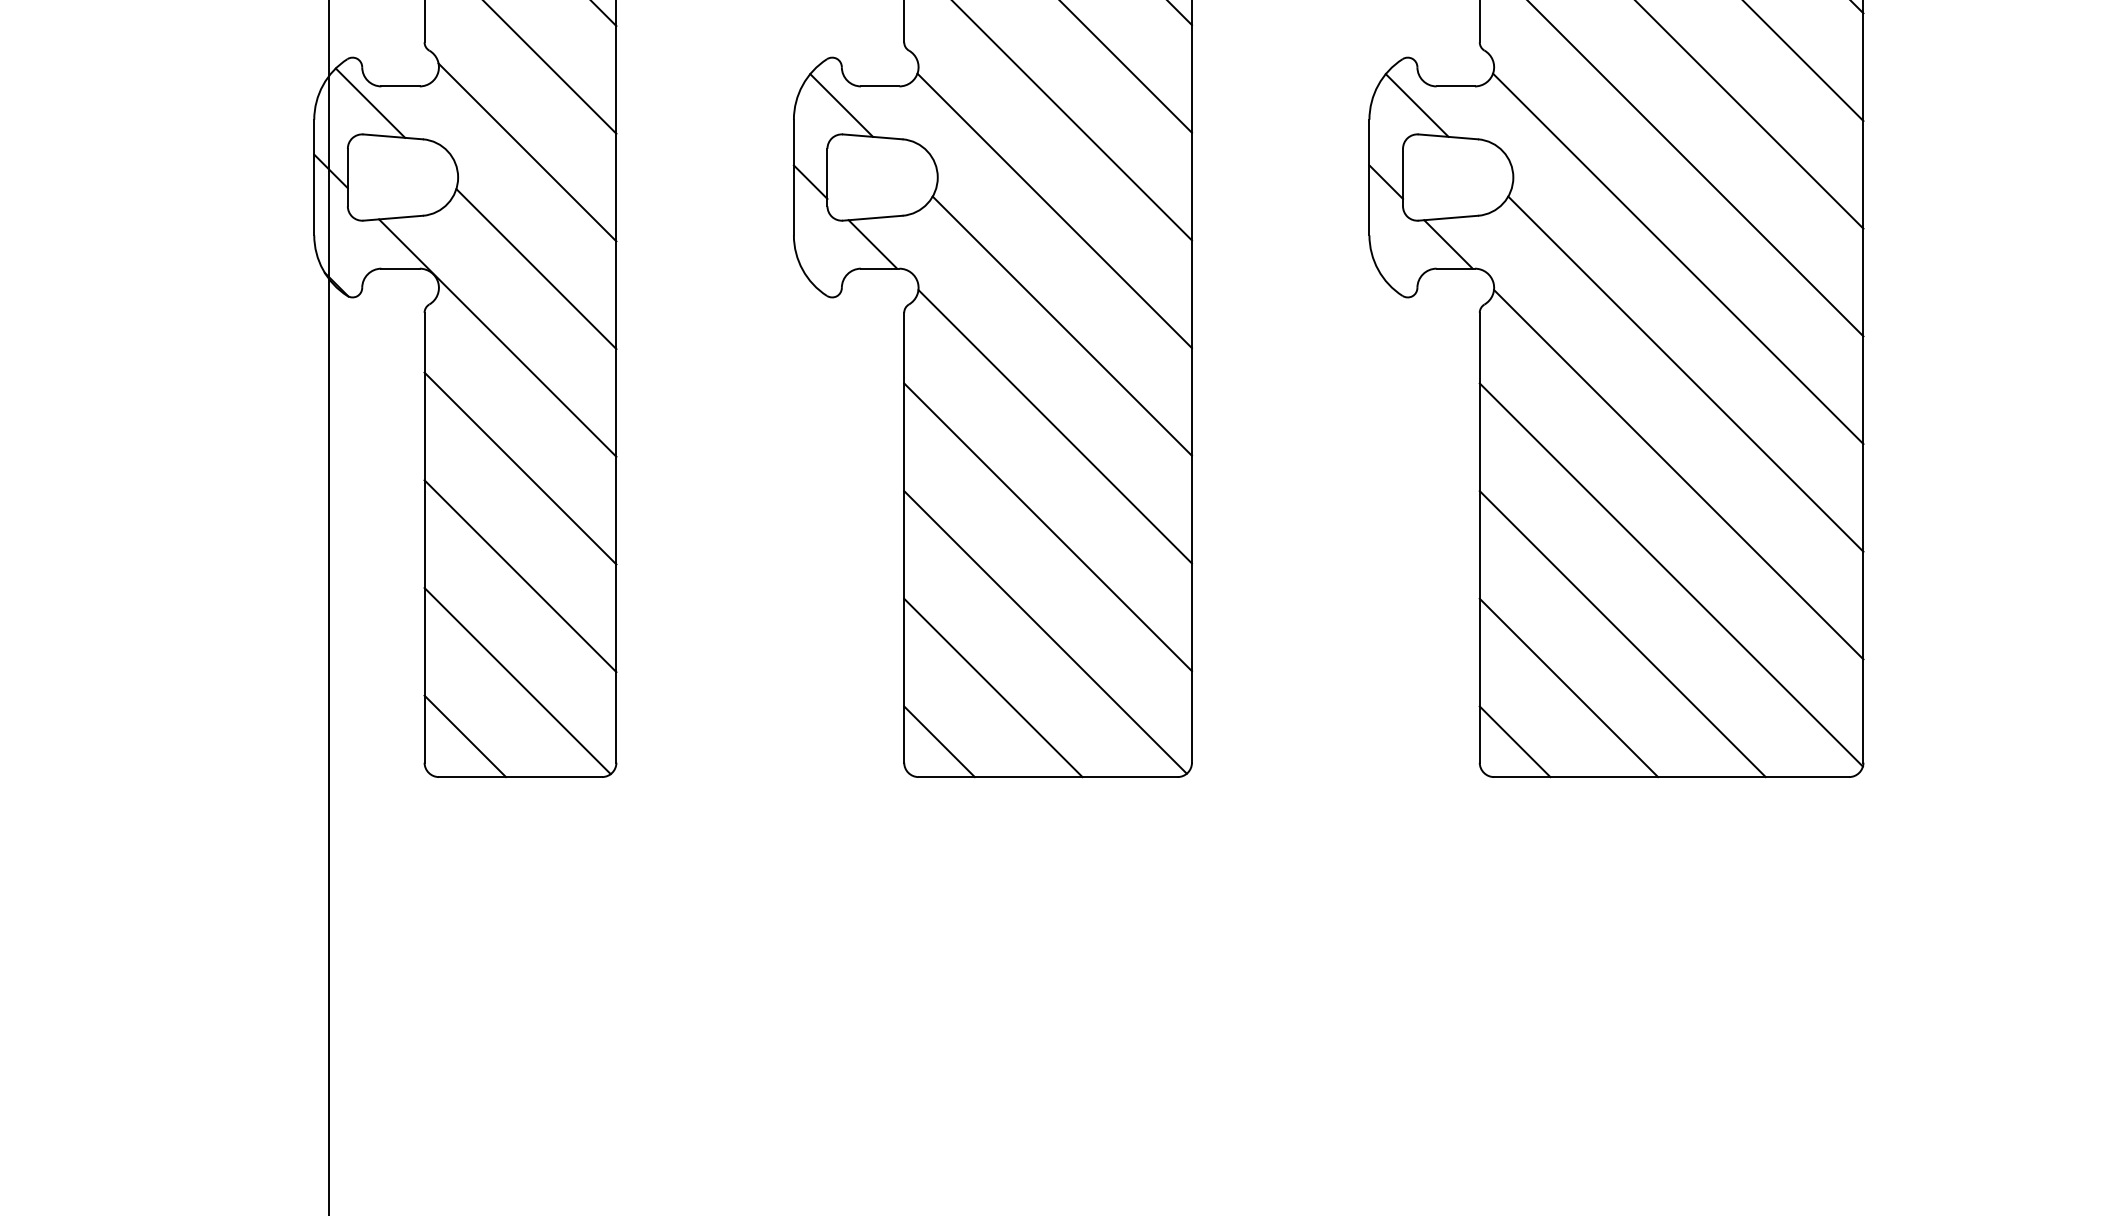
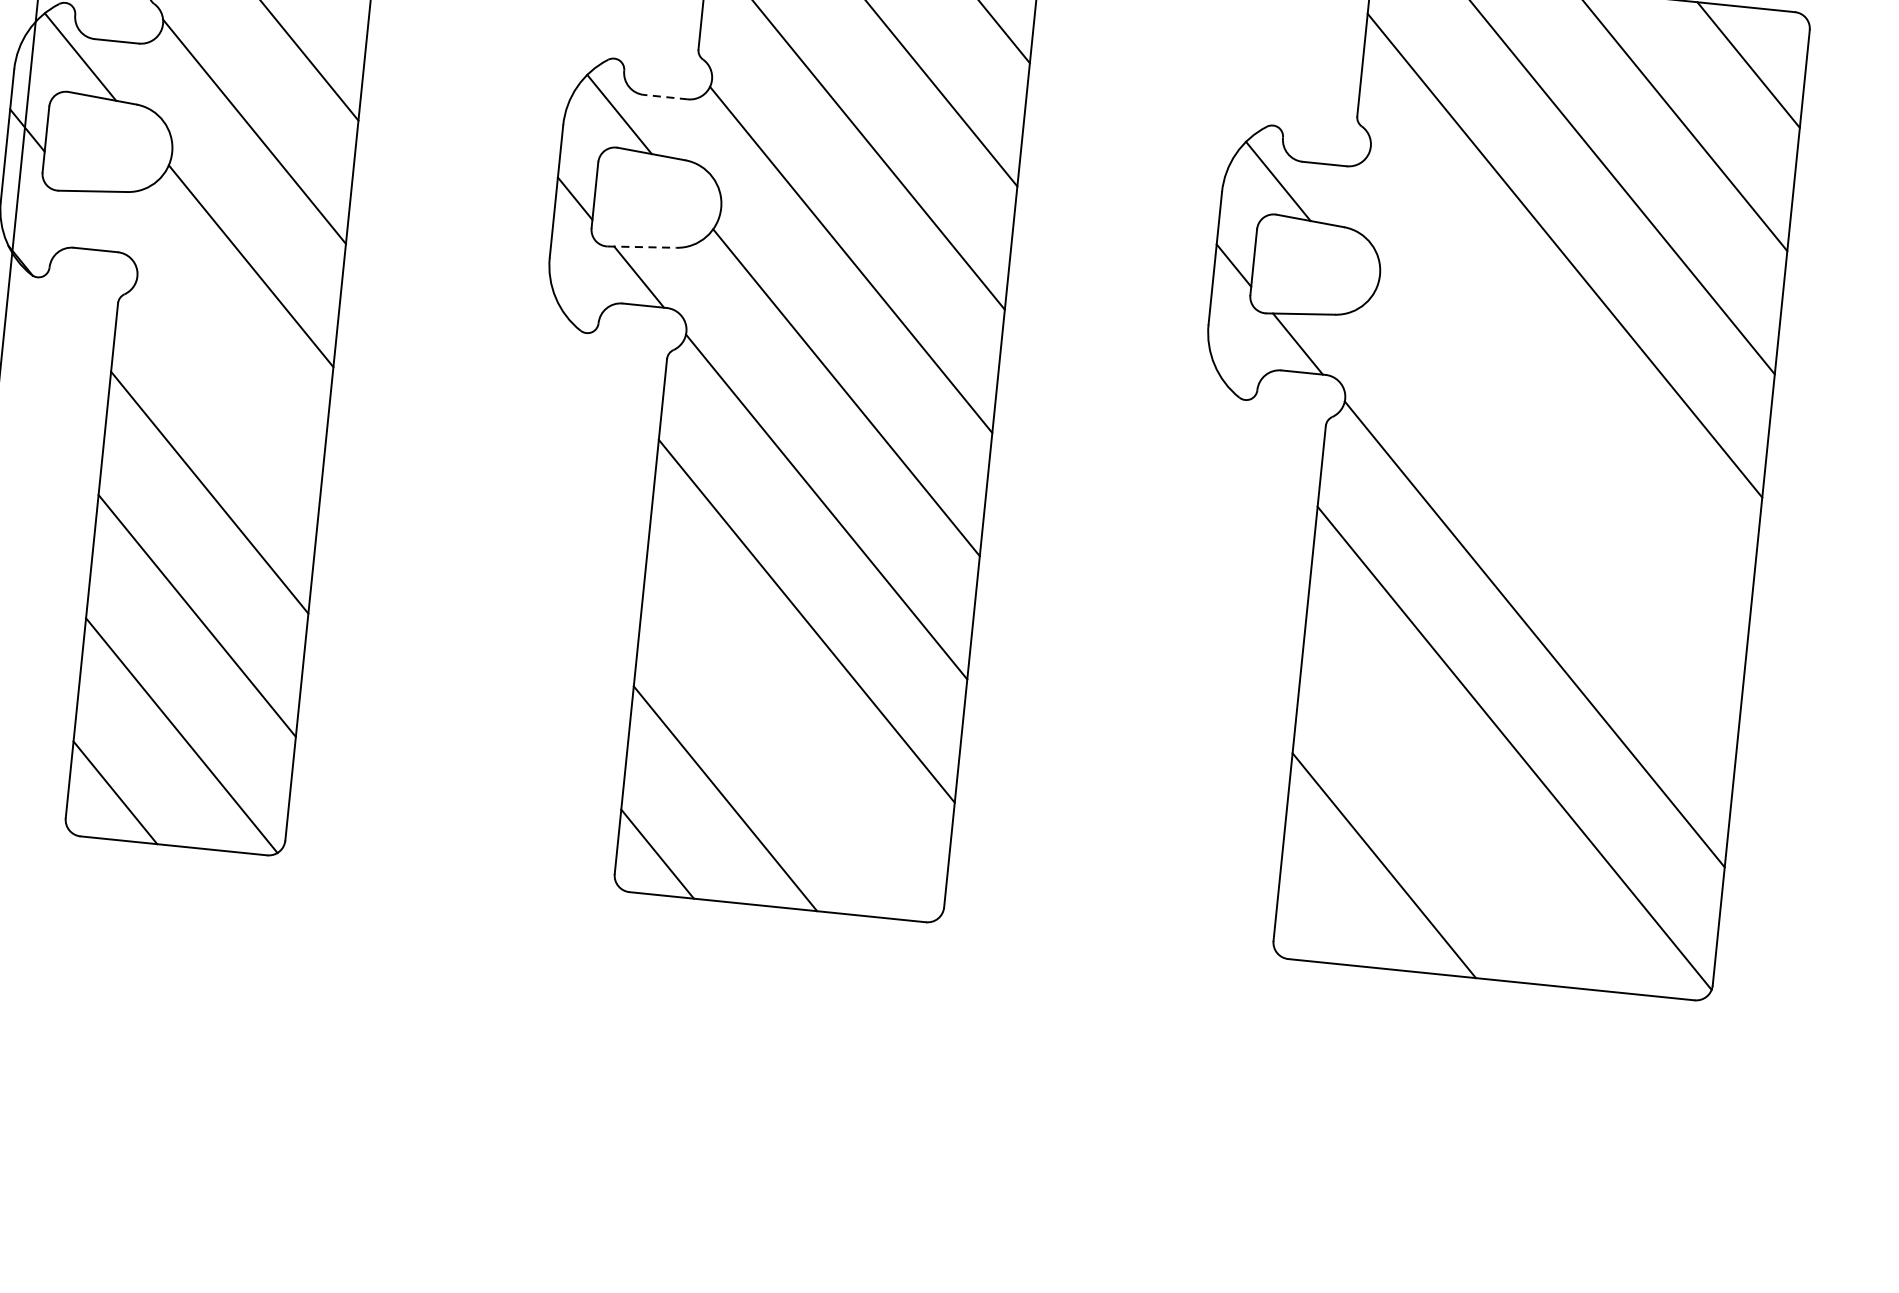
line: (879, 86) -> (665, 97), solid -> dashed
line: (872, 218) -> (641, 247), solid -> dashed
line: (1678, 258) -> (1559, 386), removed
line: (497, 337) -> (198, 340), removed
line: (1685, 373) -> (1554, 519), removed
line: (1045, 632) -> (791, 741), removed
line: (1622, 634) -> (1451, 810), removed
line: (1514, 741) -> (1315, 920), removed

